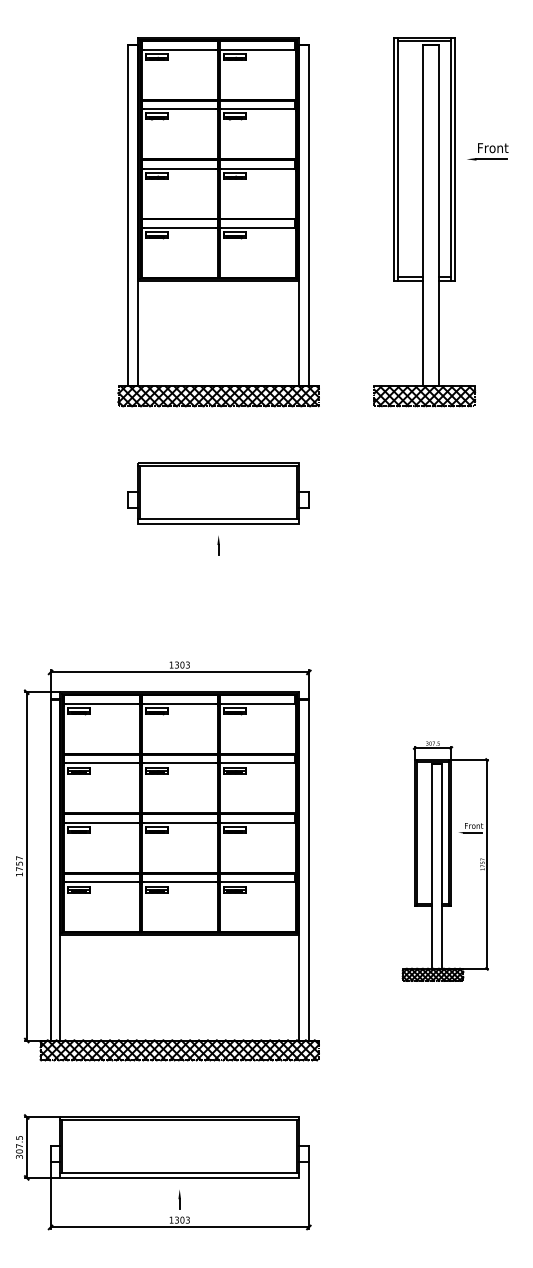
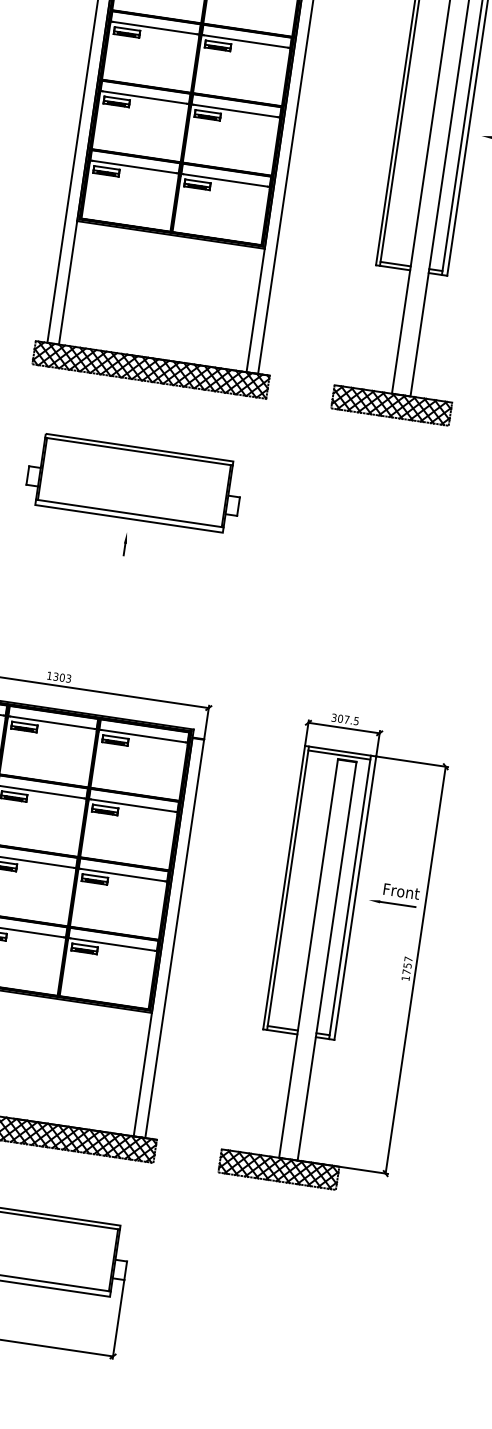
part: (445, 861) -> (335, 952), size x1.67

